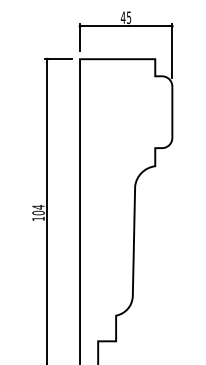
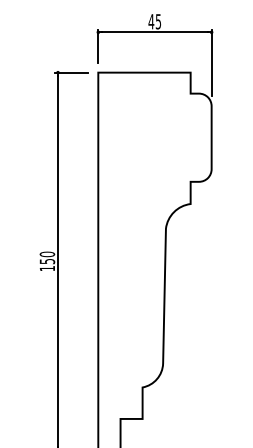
text: (38, 210) -> (47, 258), 104 -> 150

